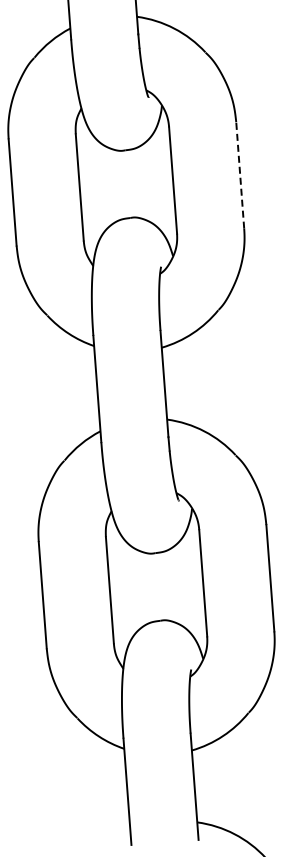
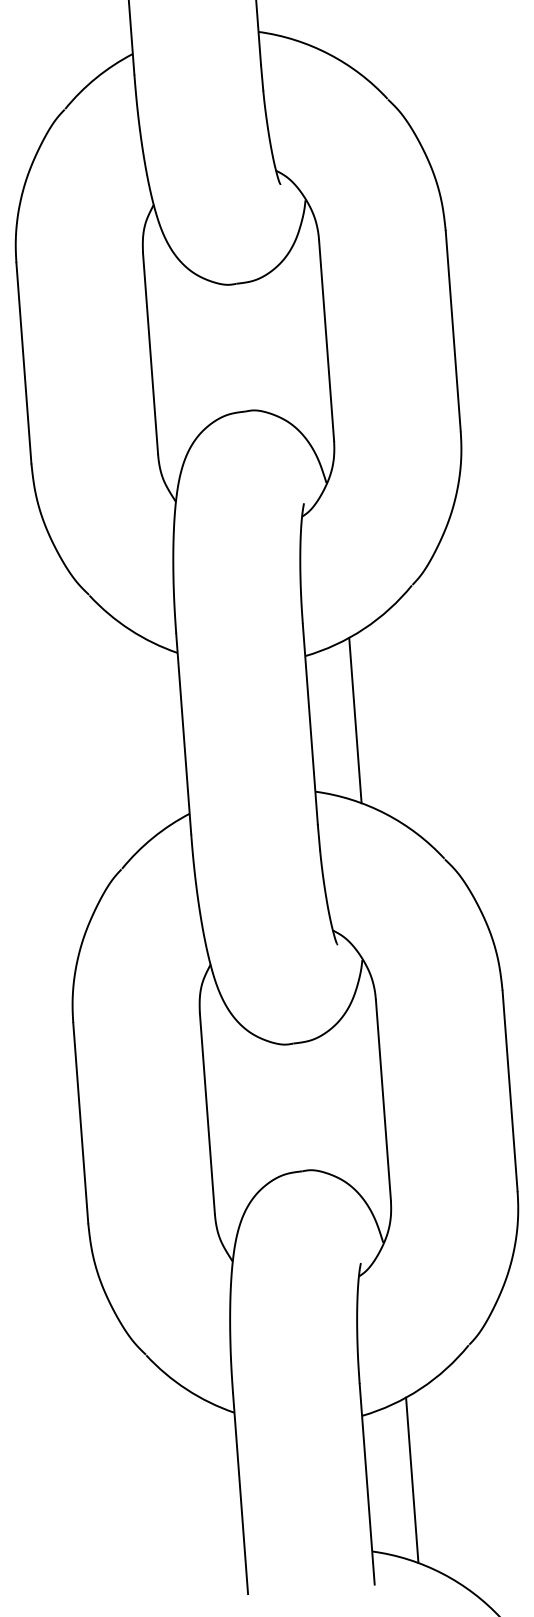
line: (240, 174) -> (453, 329), dashed -> solid
line: (188, 381) -> (355, 719), added
line: (218, 784) -> (412, 1480), added

